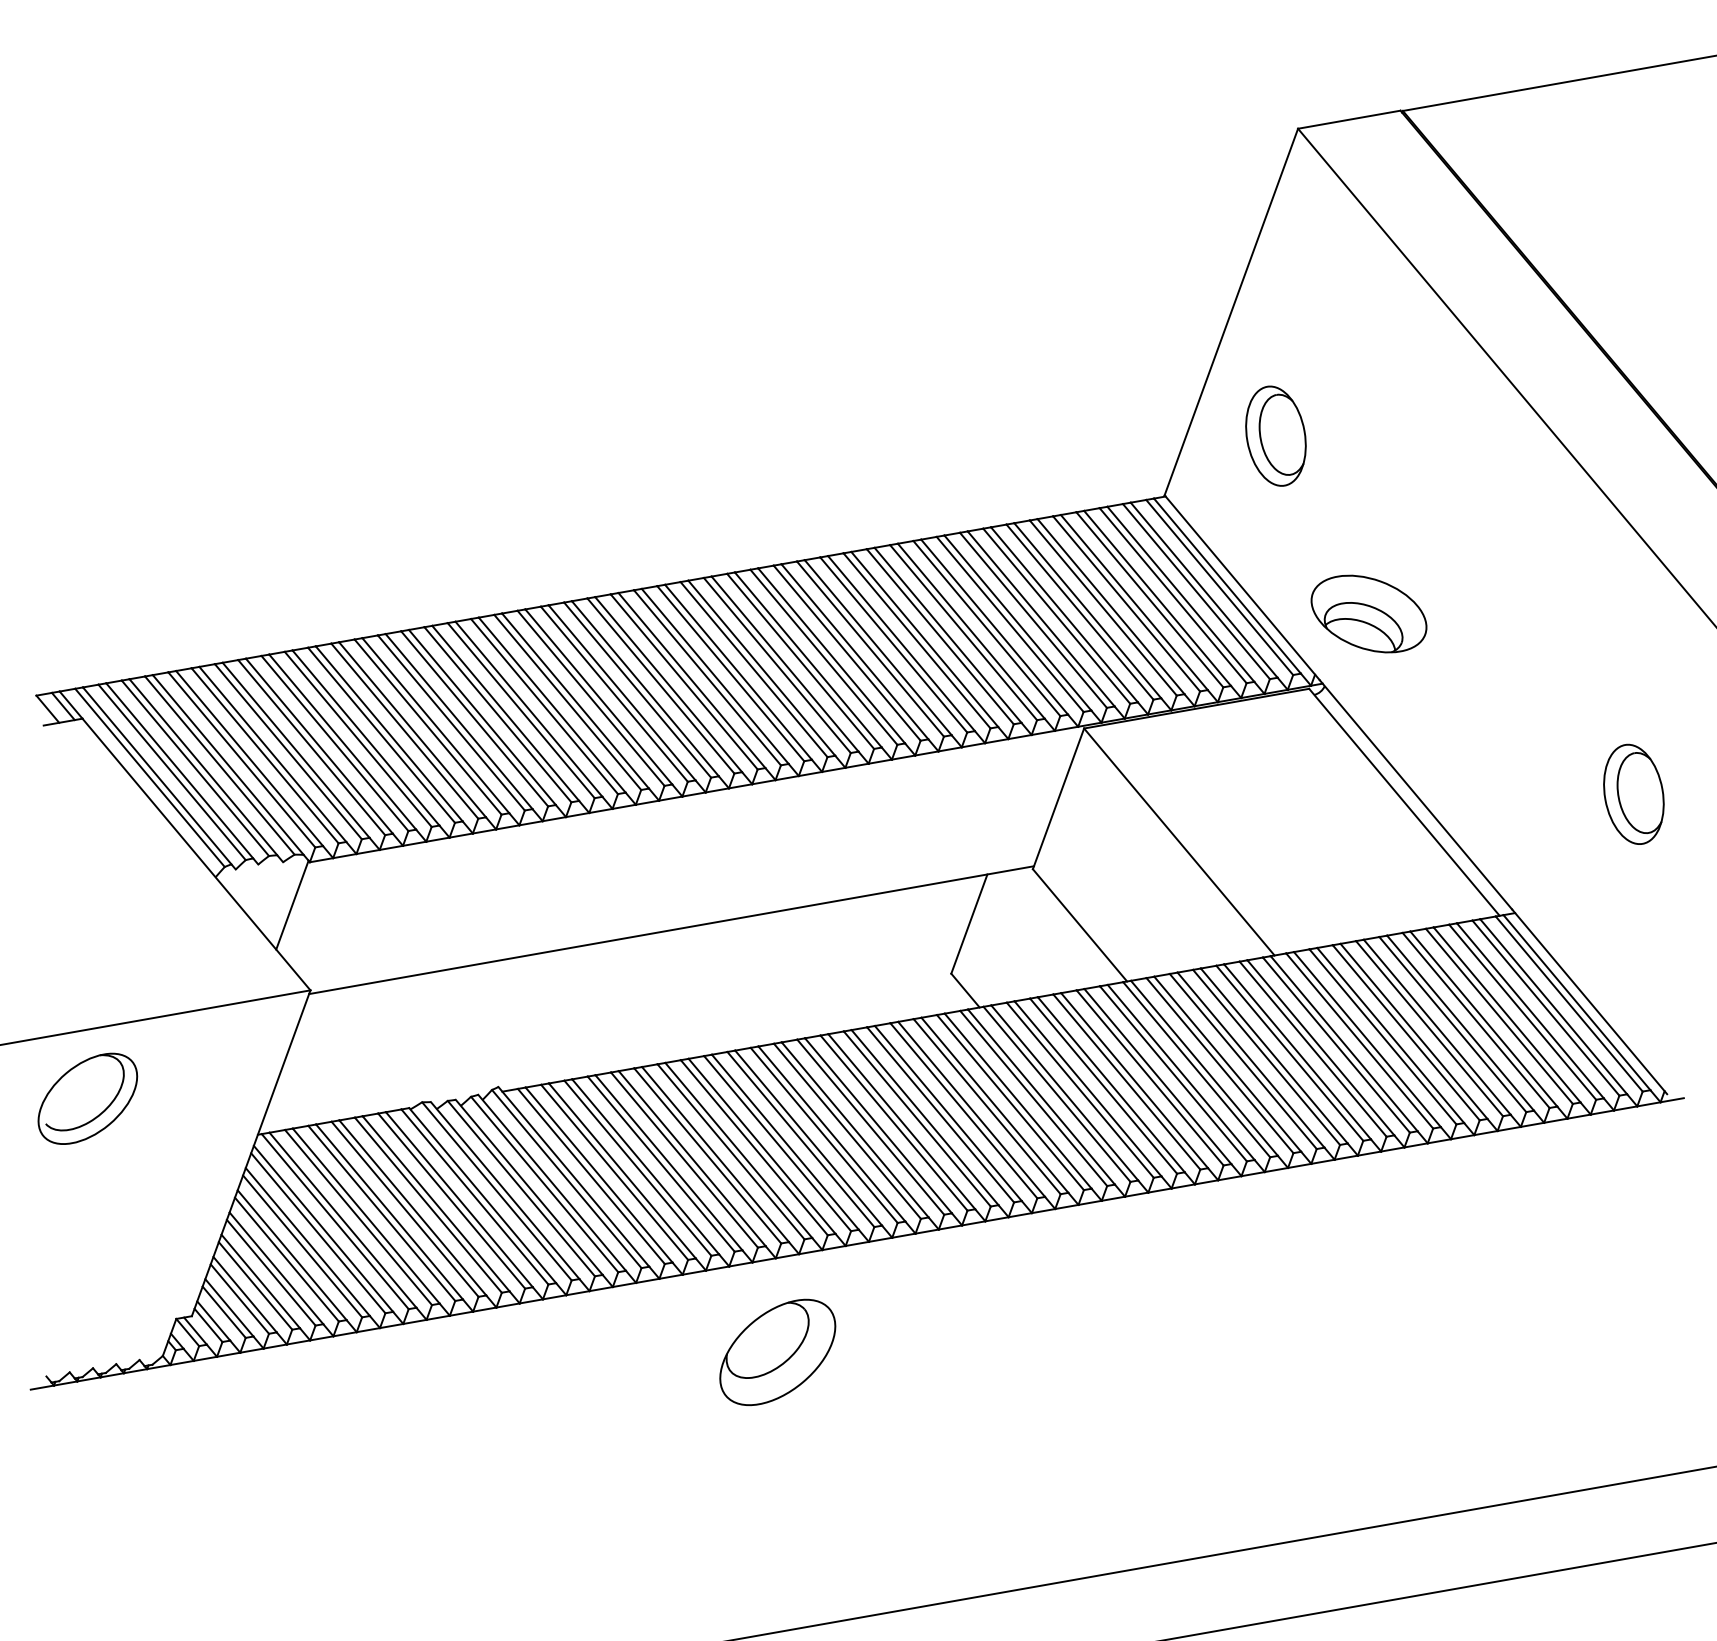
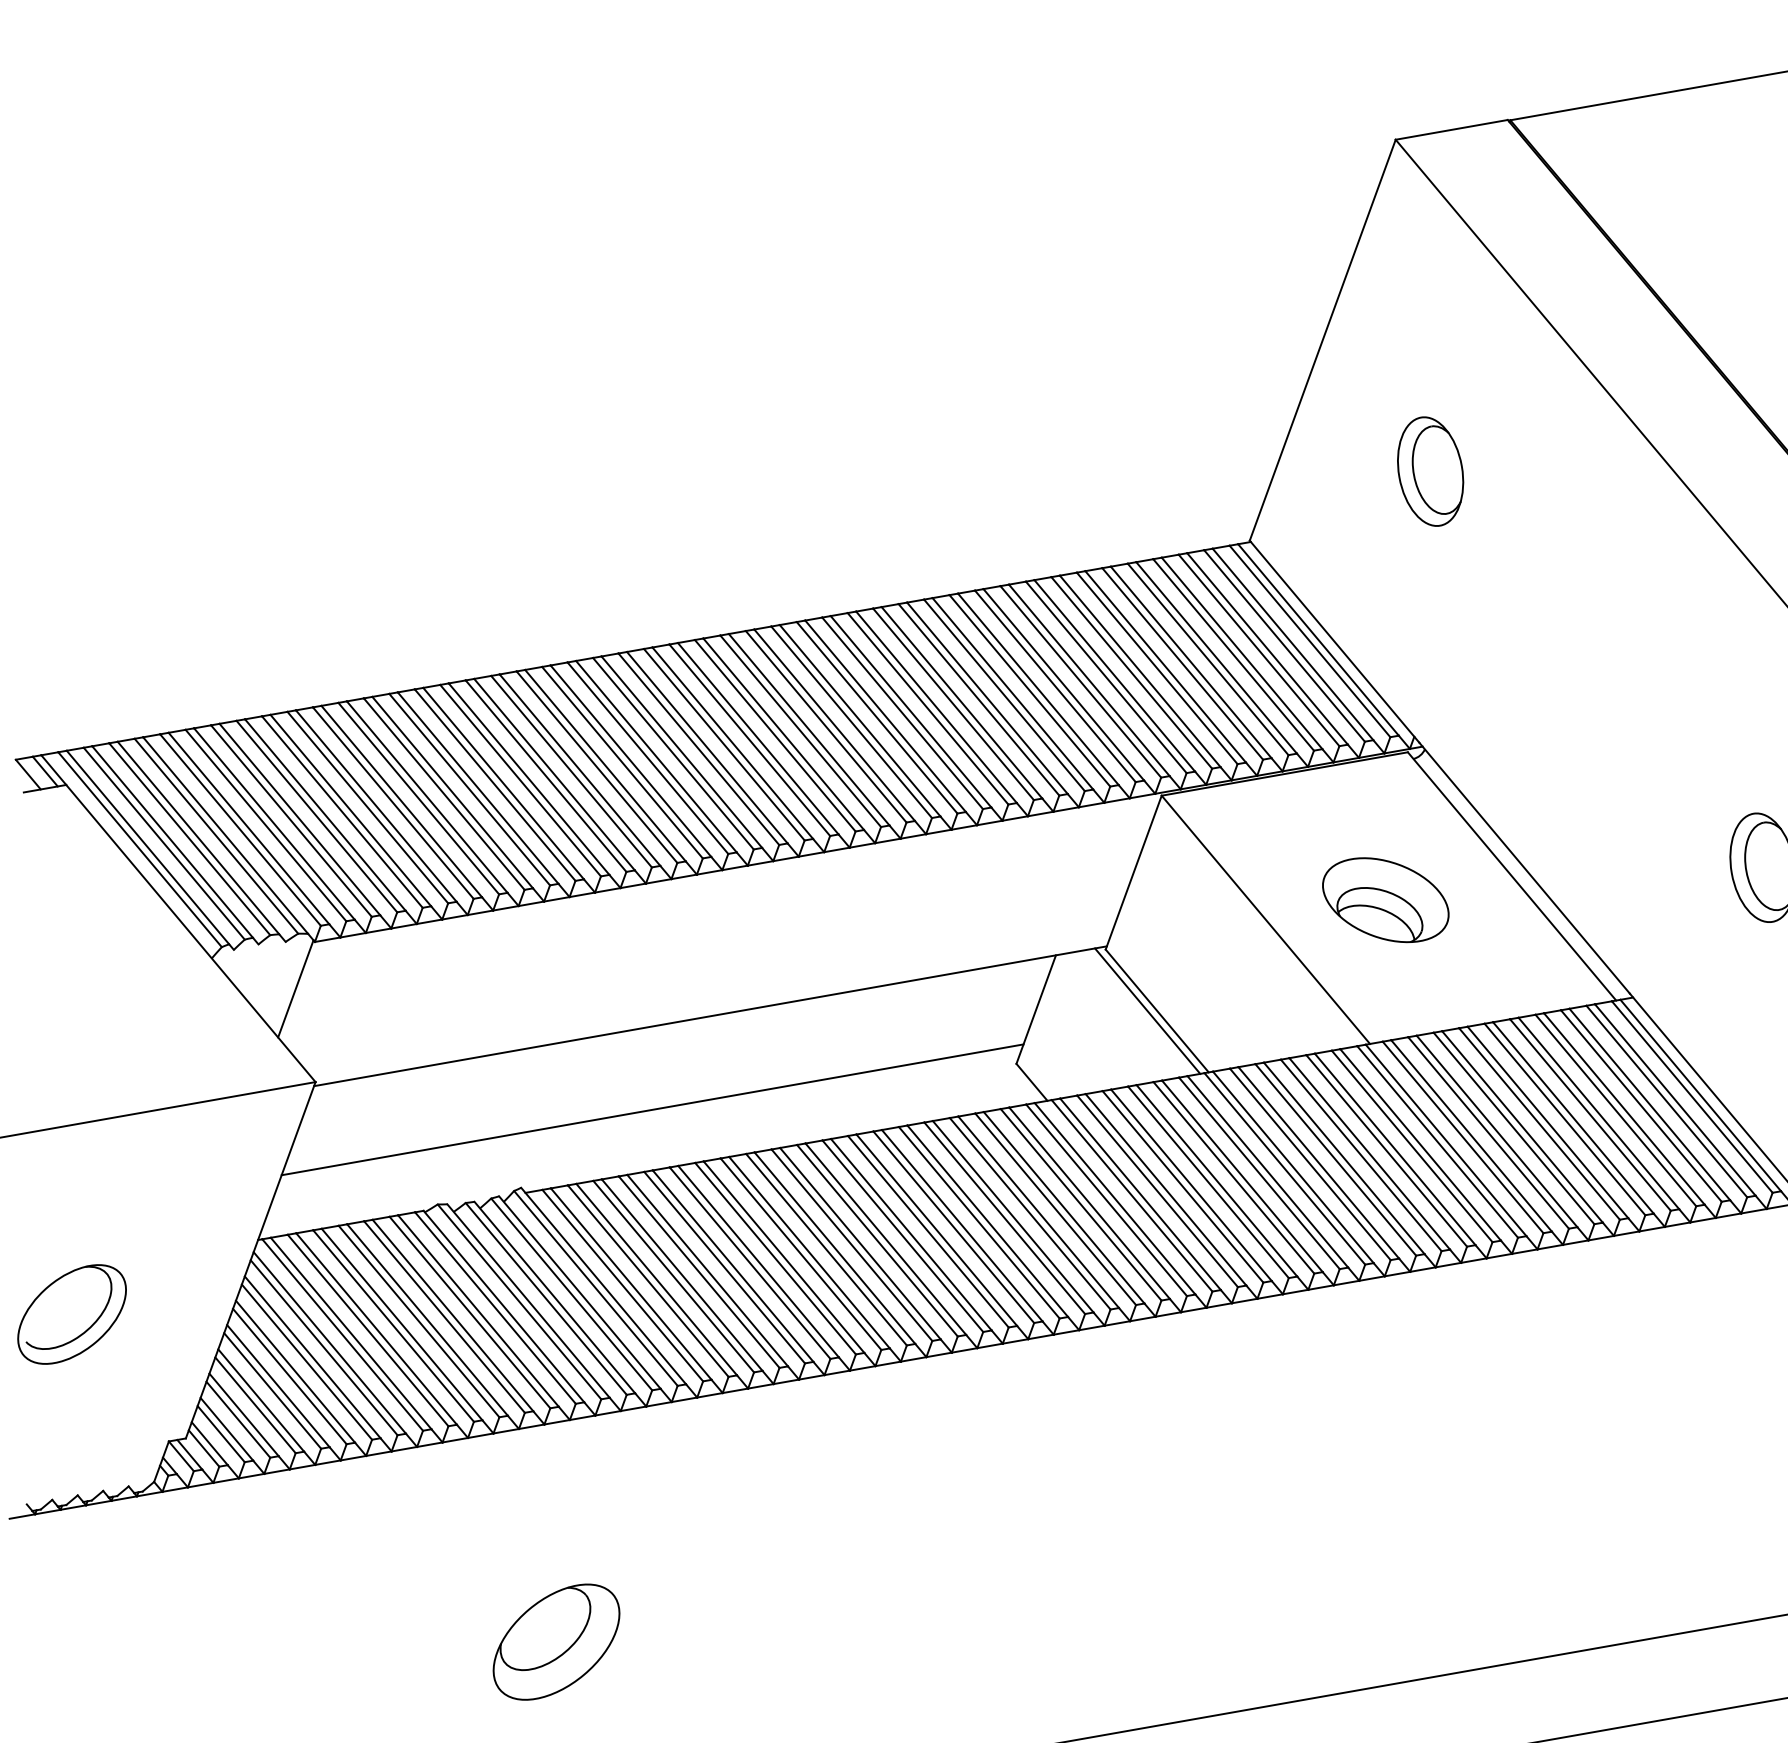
part: (1275, 435) -> (1430, 470), moved
part: (1368, 613) -> (1385, 899), moved
line: (1071, 925) -> (1147, 1011), added
line: (618, 1015) -> (652, 1109), added
part: (87, 1098) -> (71, 1314), moved
part: (777, 1352) -> (556, 1642), moved

